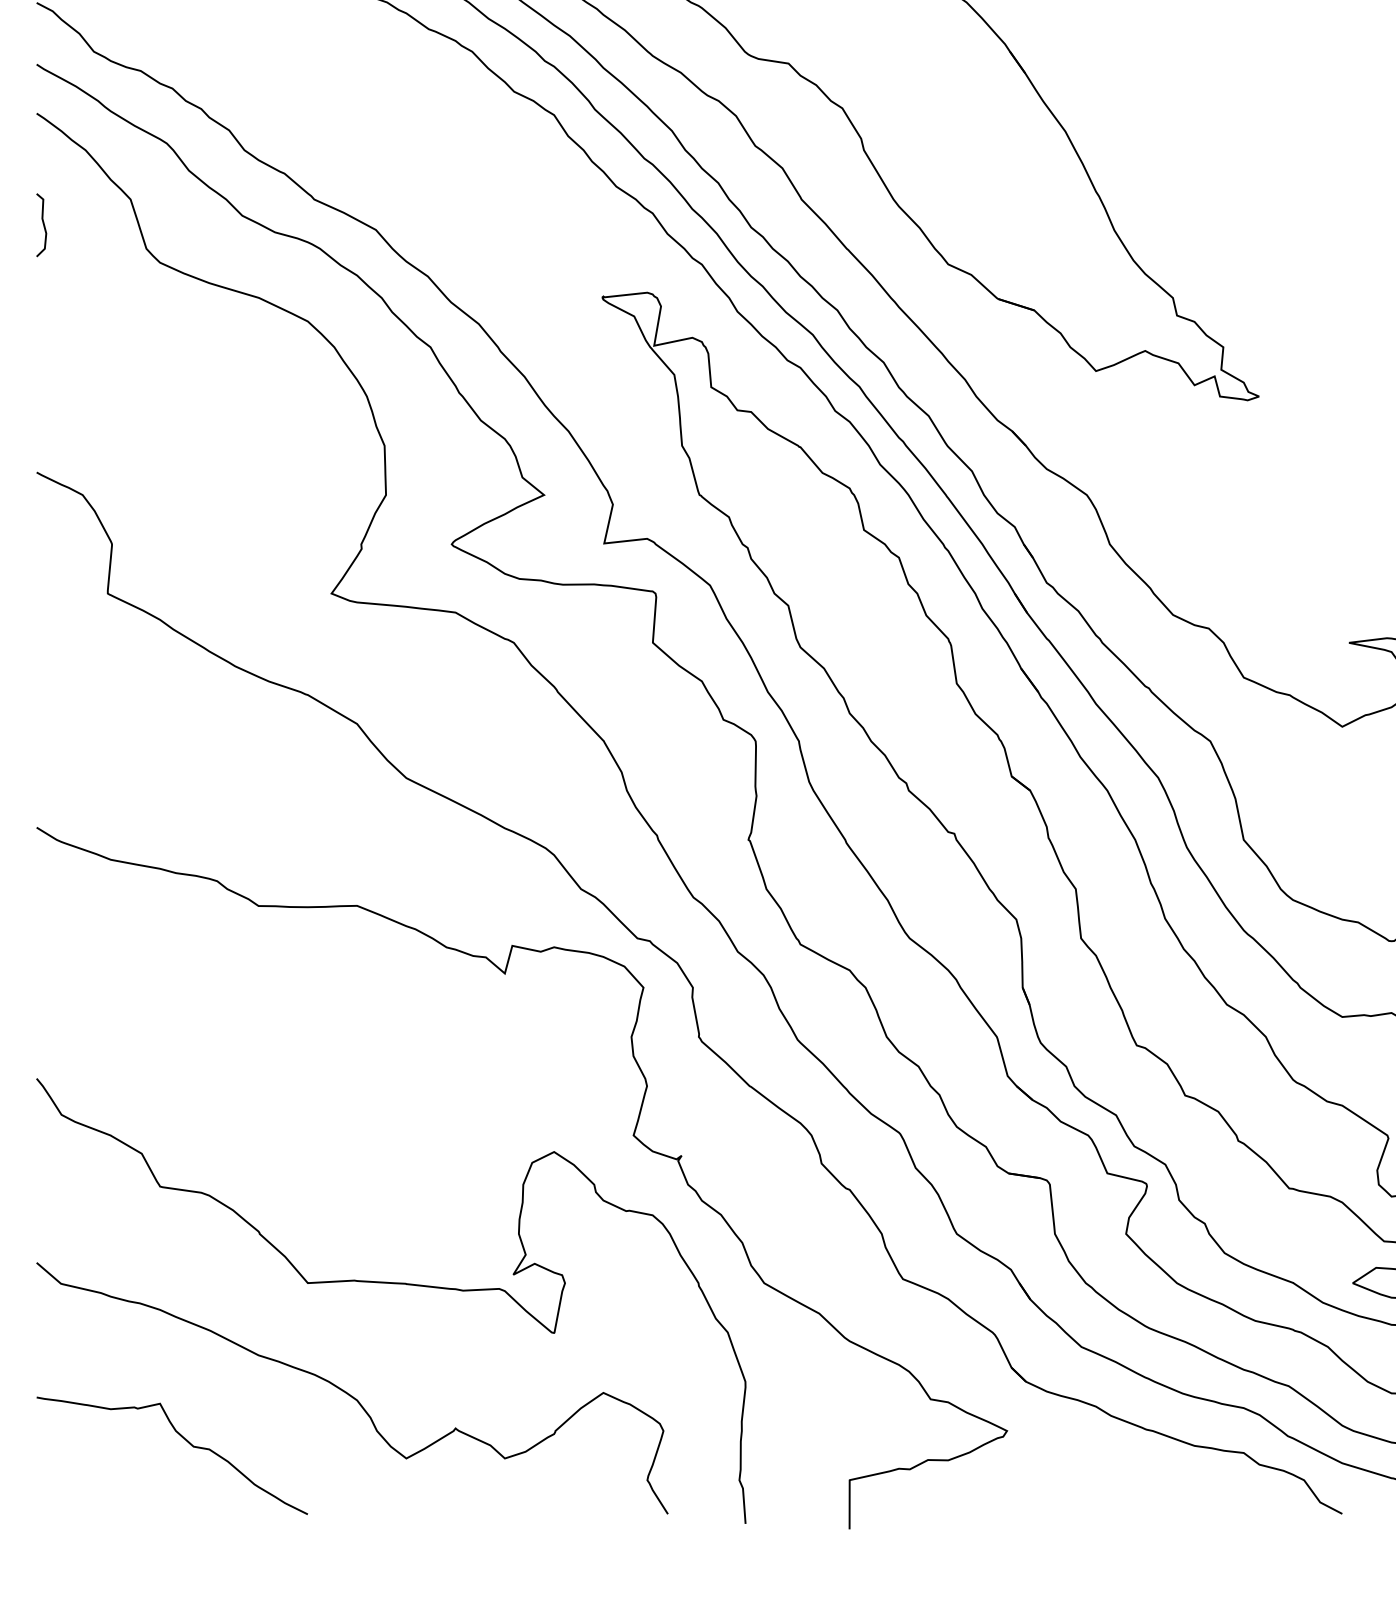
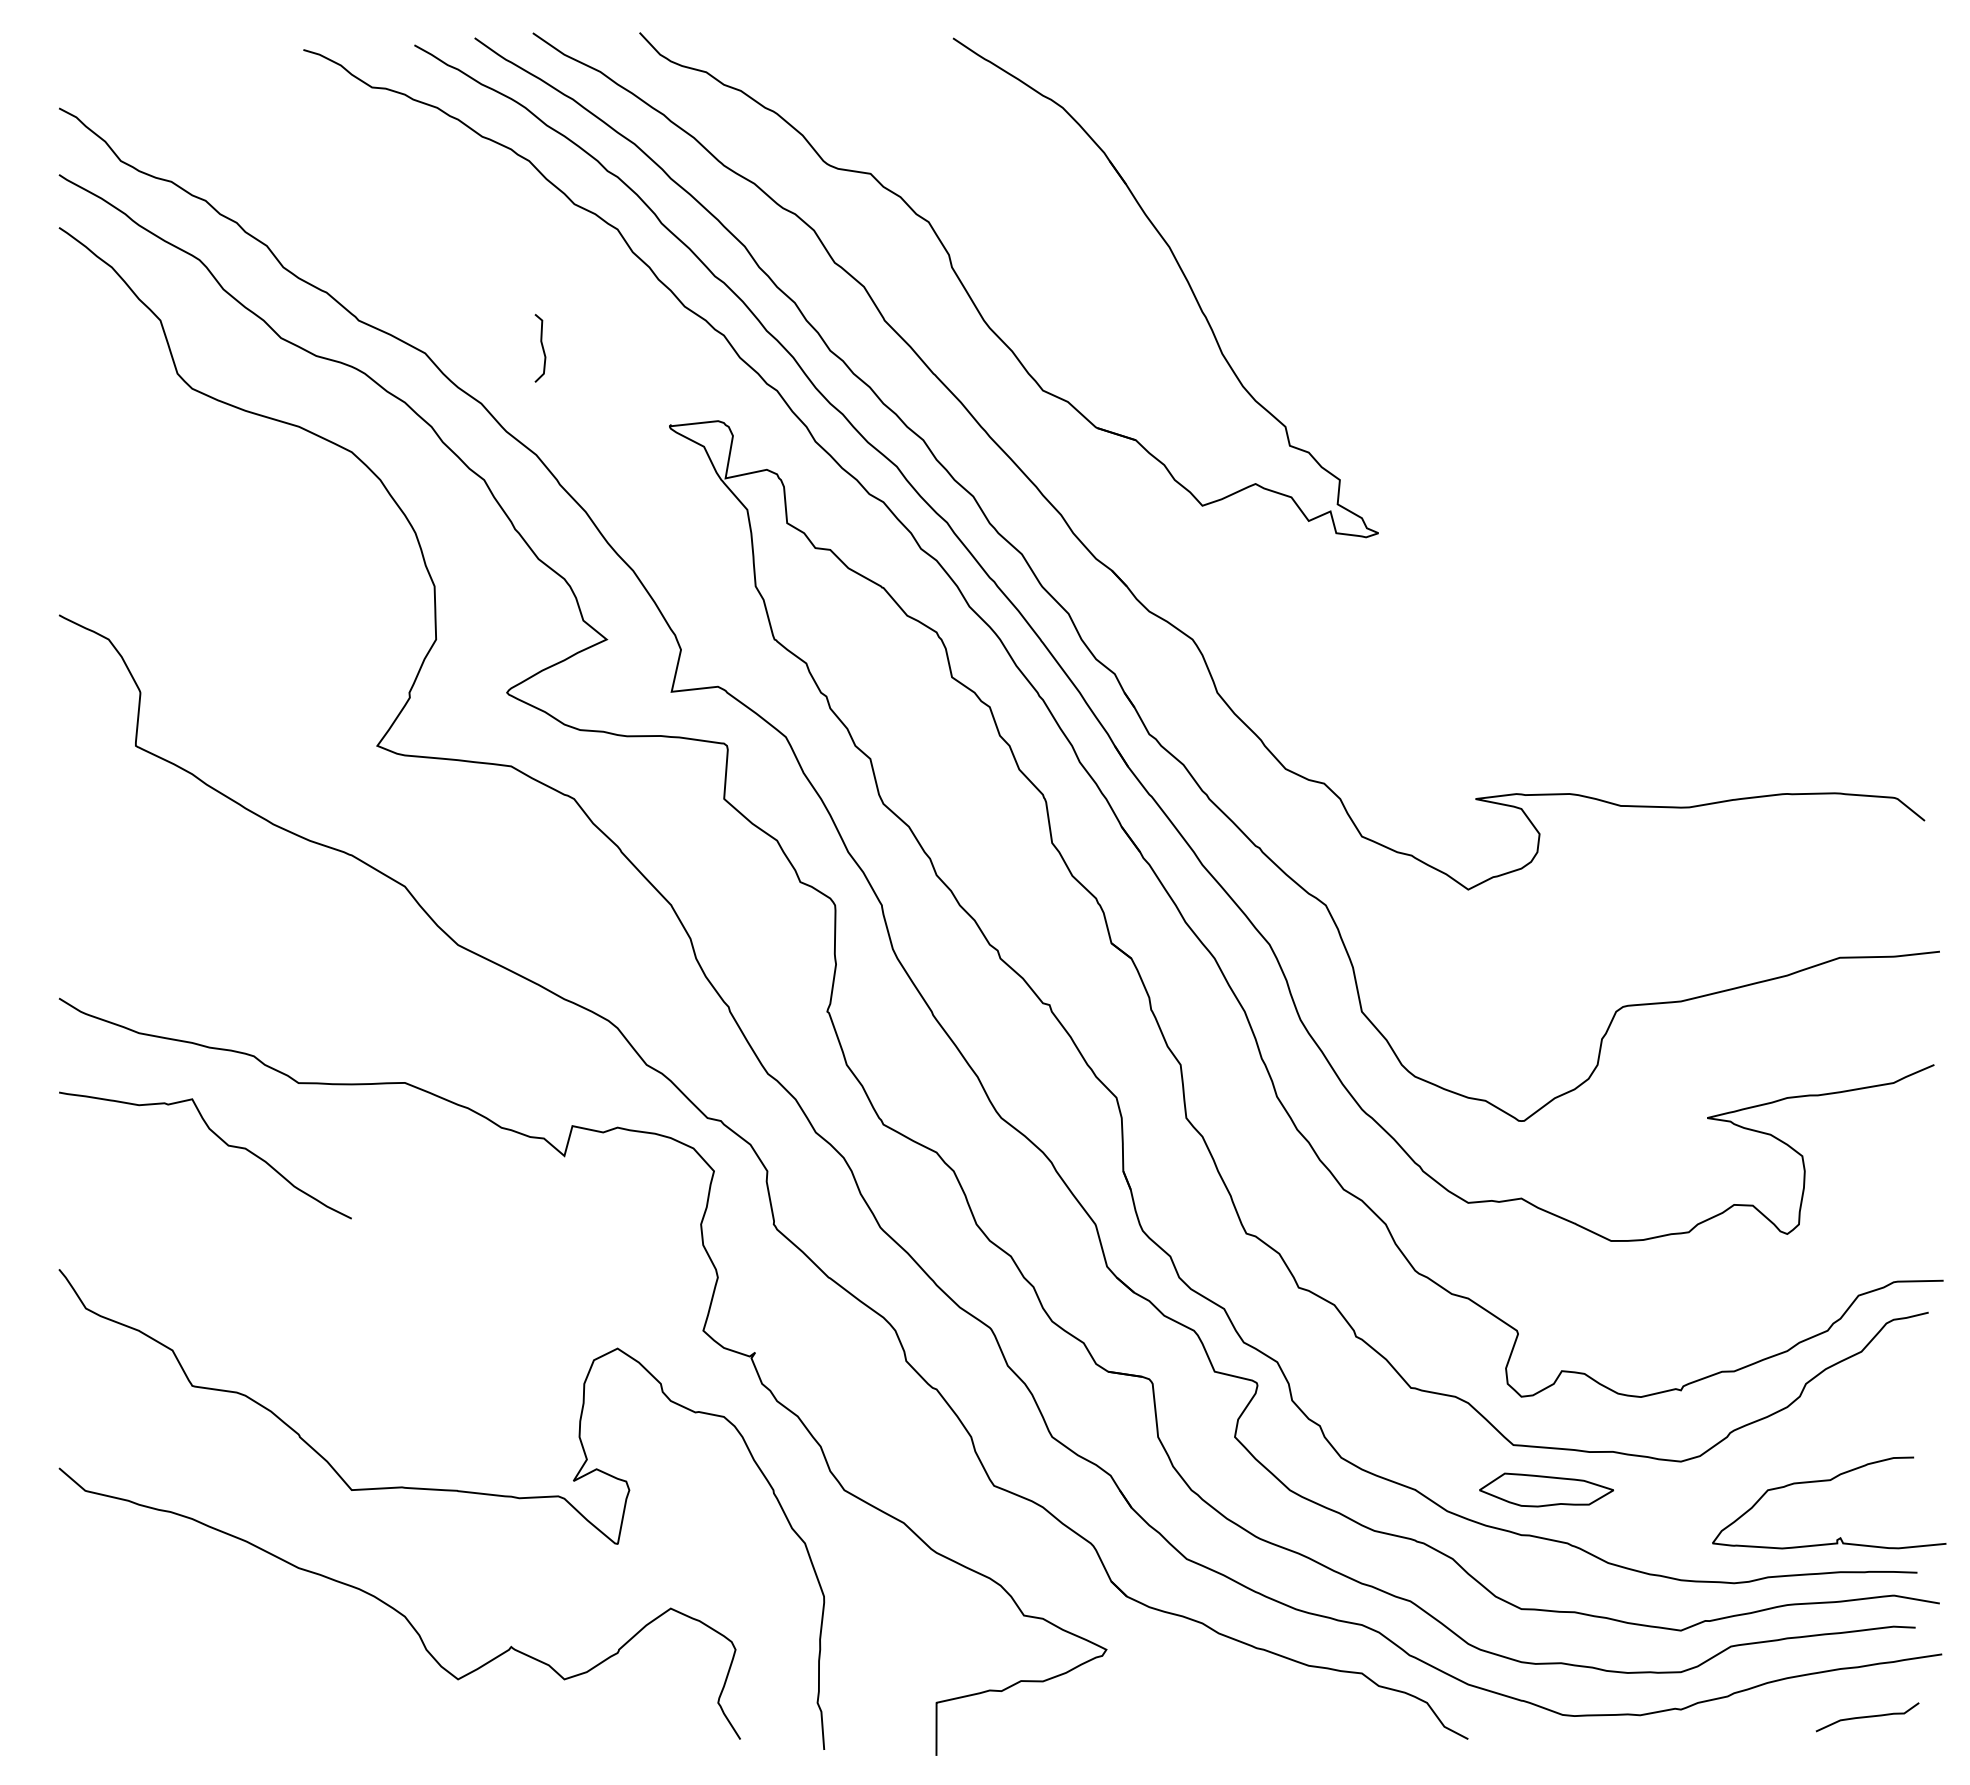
curve: (43, 225) -> (542, 348), moved
curve: (184, 1440) -> (218, 1138), moved

